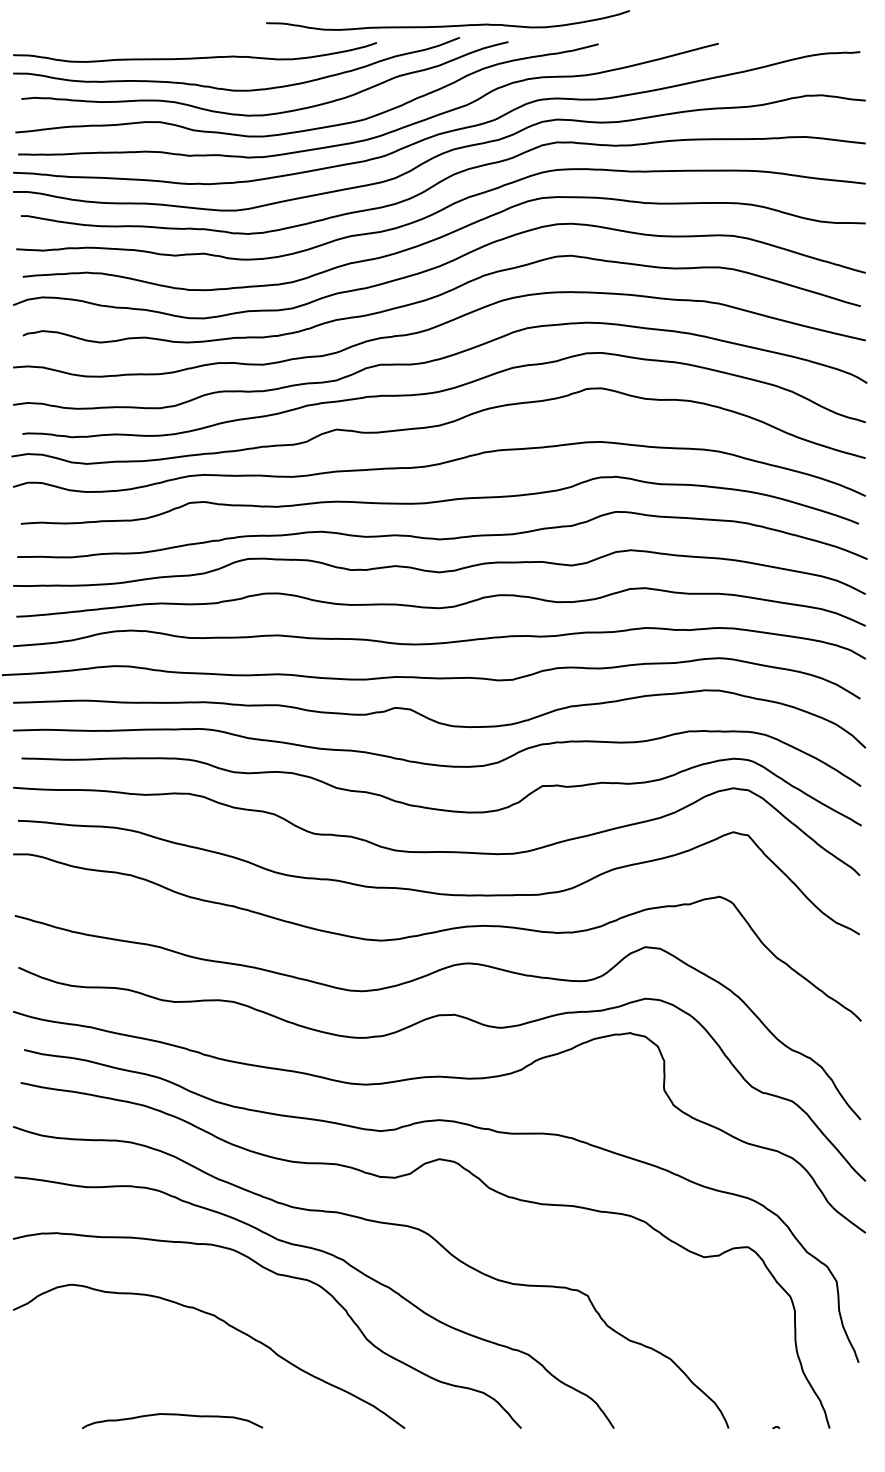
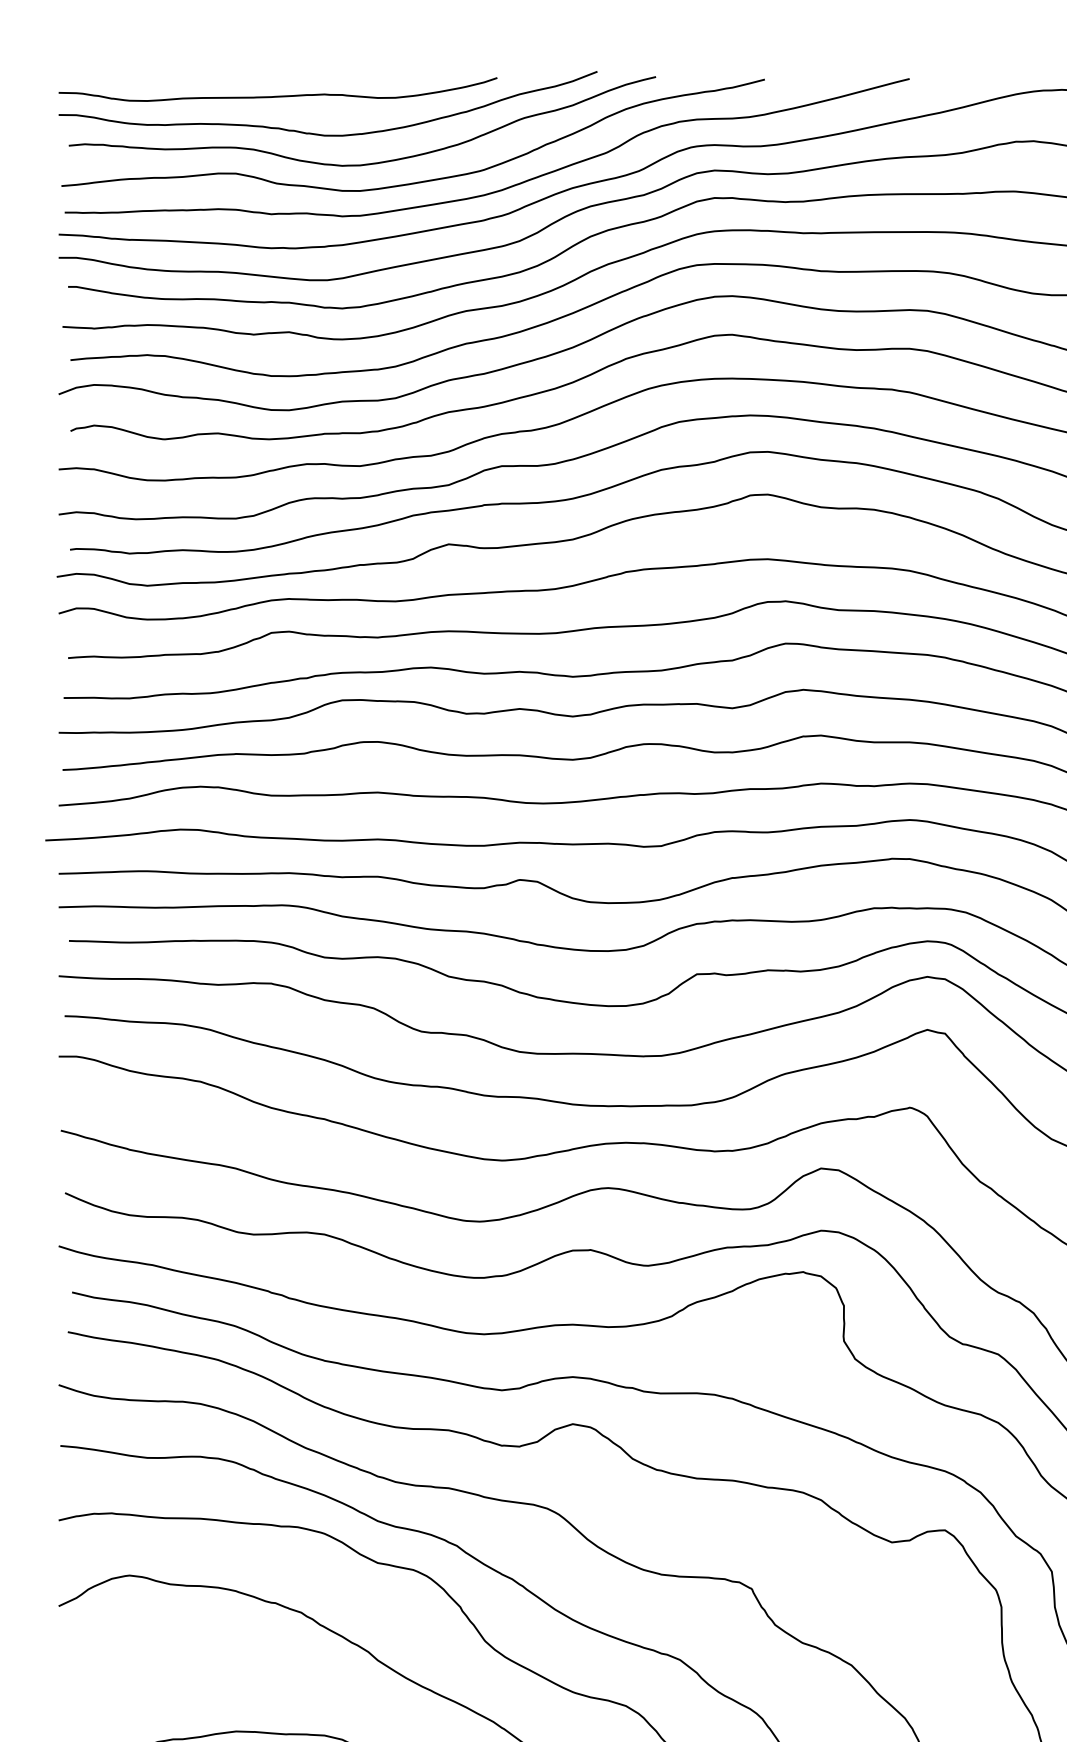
curve: (447, 25) -> (582, 57), removed

